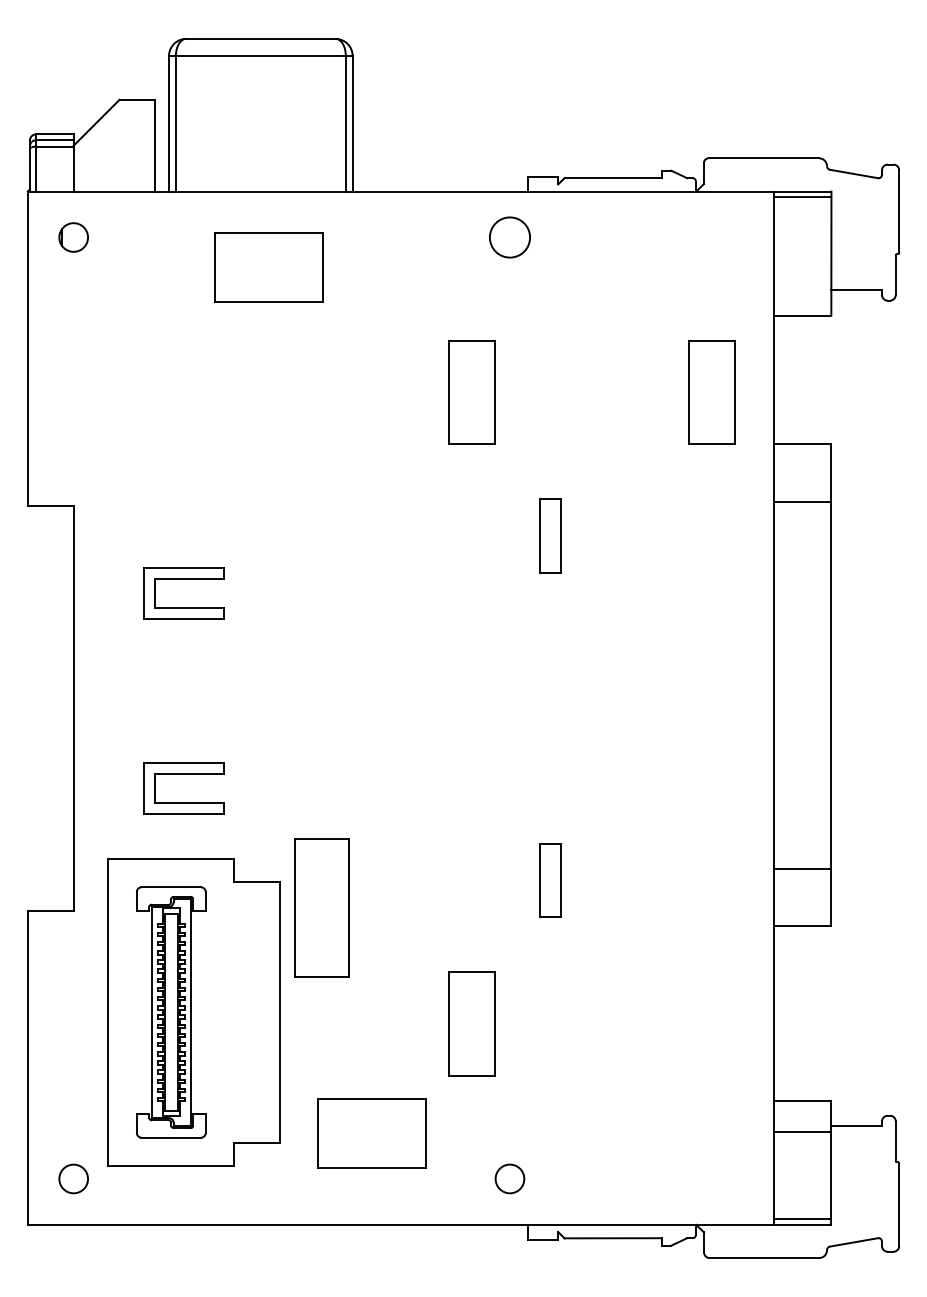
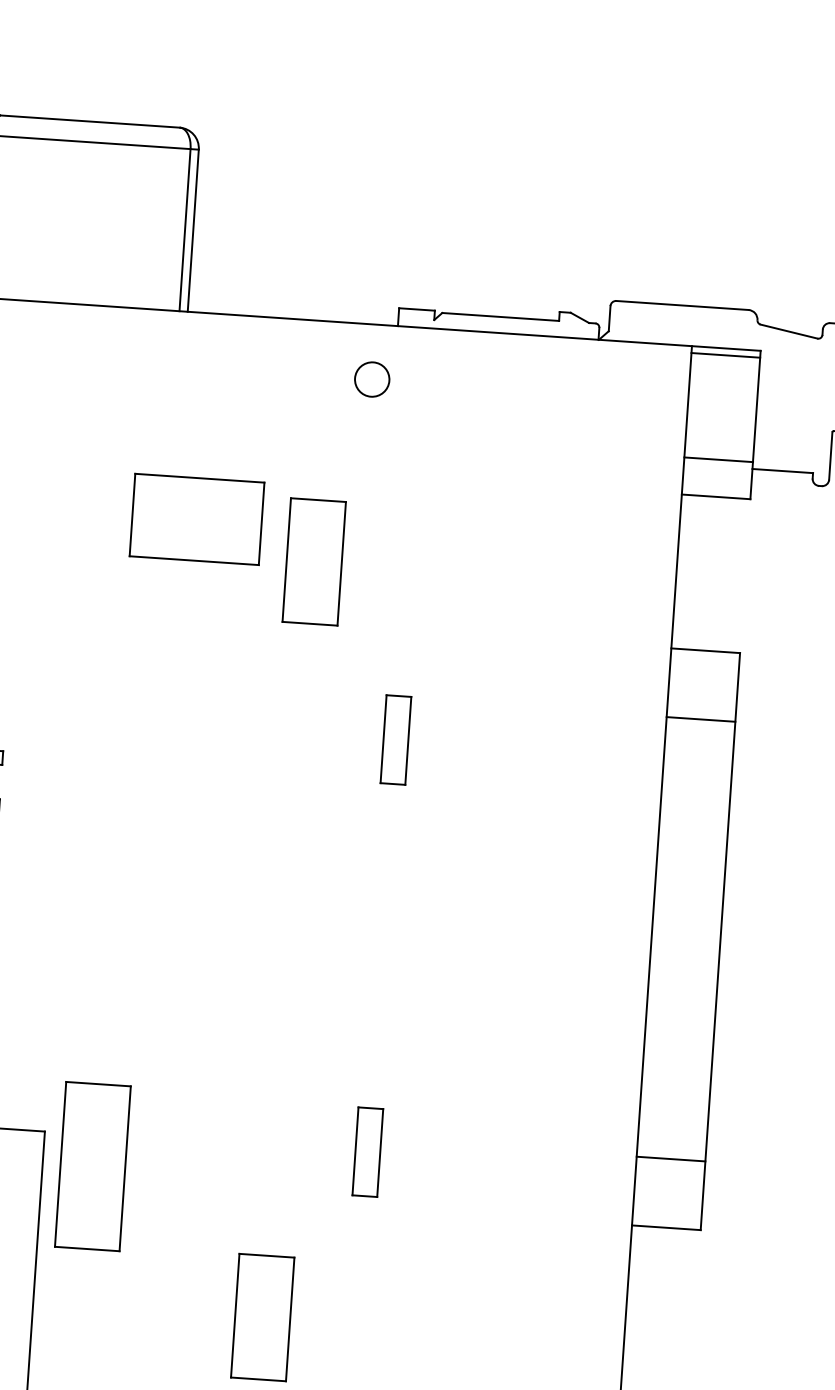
circle: (509, 237) -> (371, 379), size x0.71
part: (268, 267) -> (196, 519), moved
line: (802, 284) -> (718, 459), added
part: (711, 392) -> (600, 581), removed

